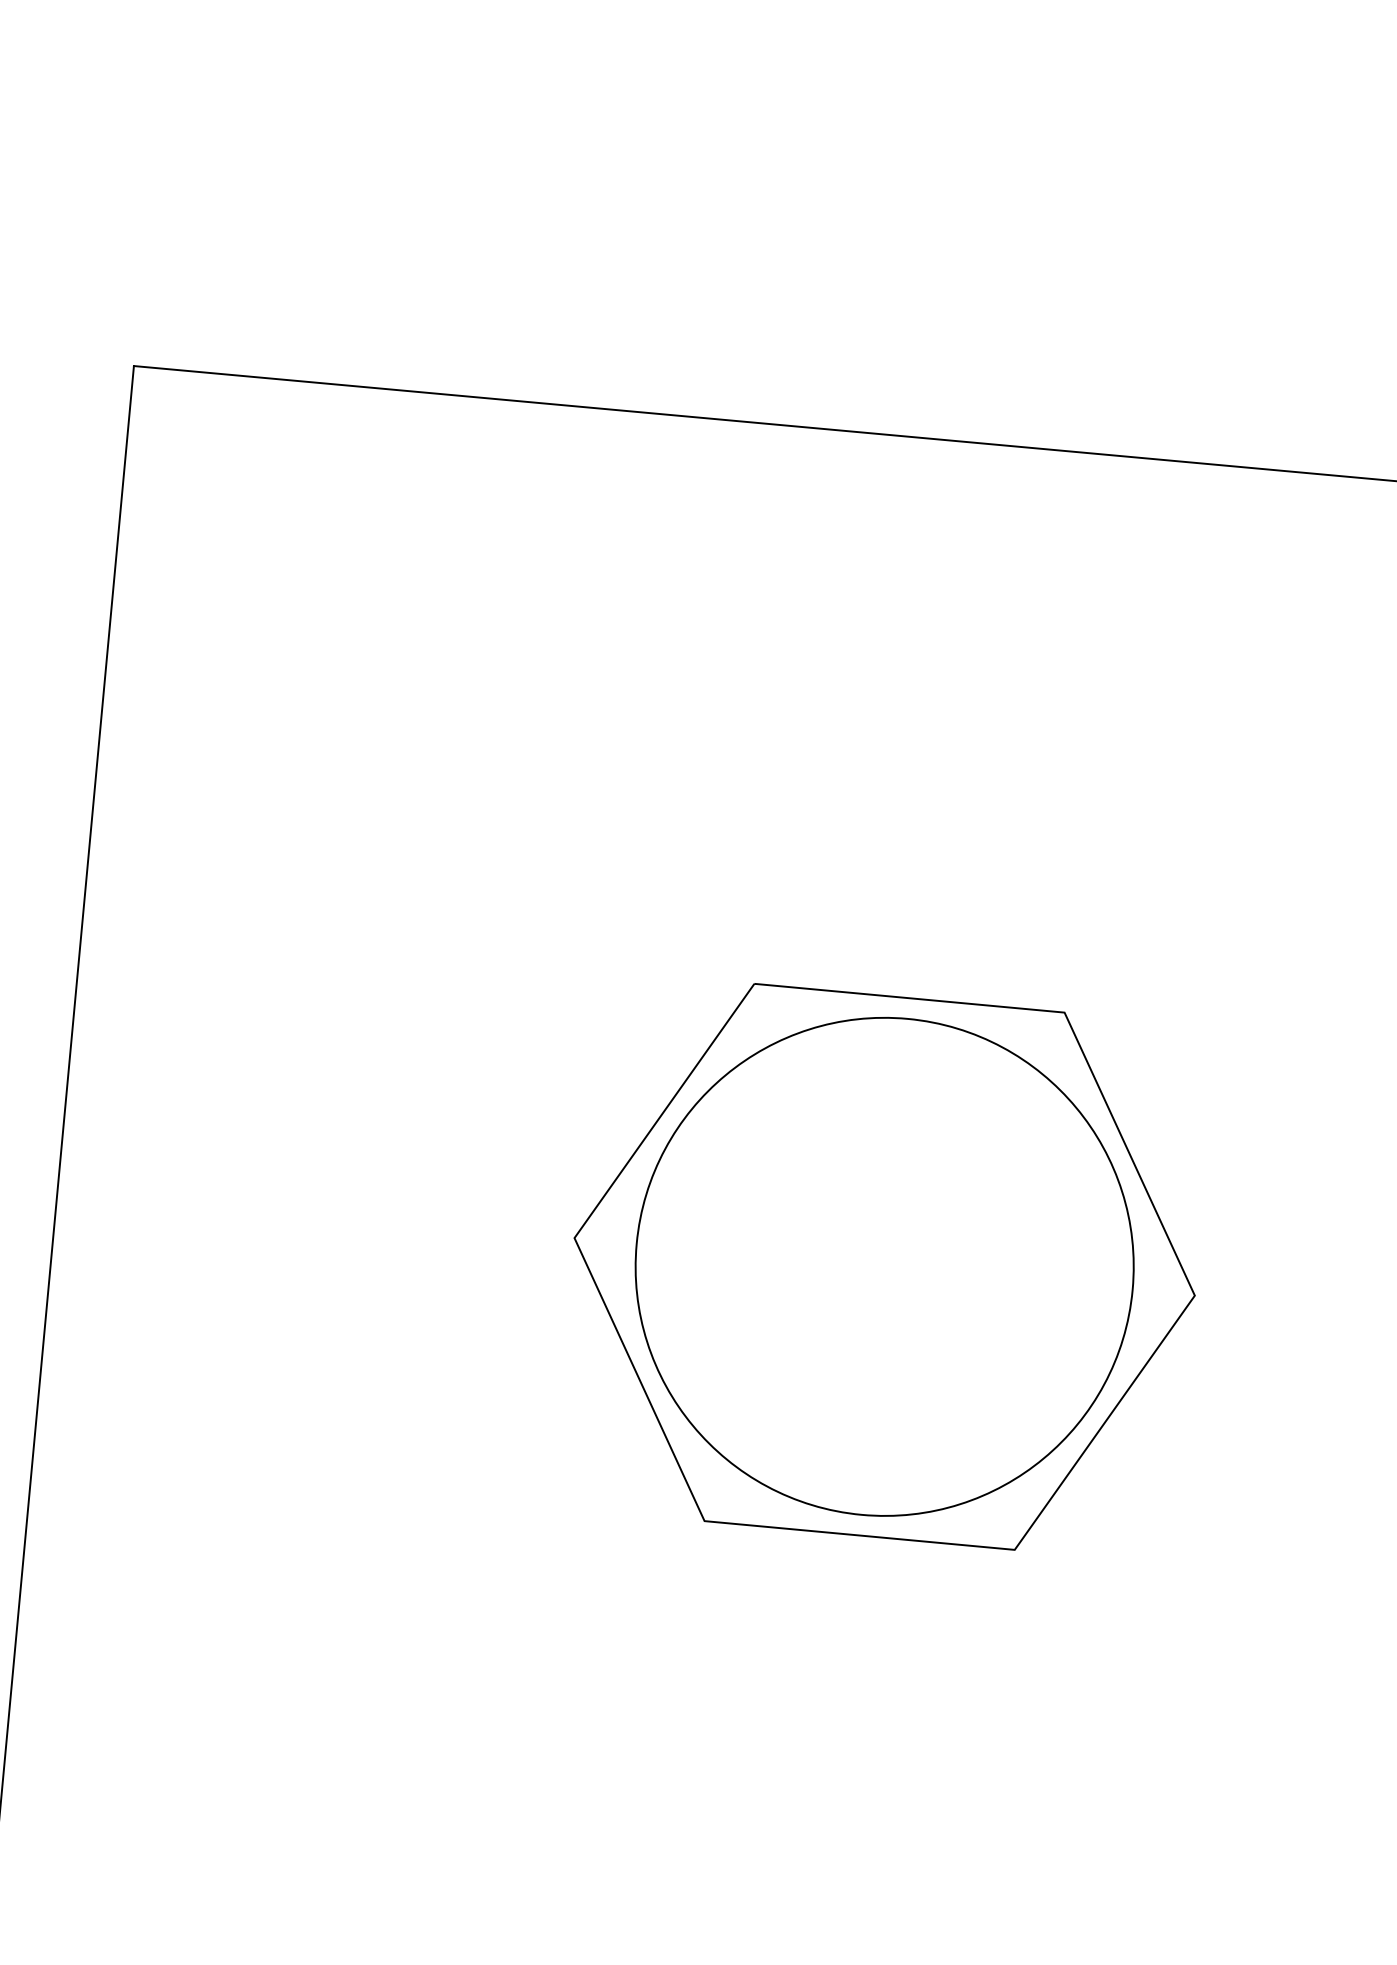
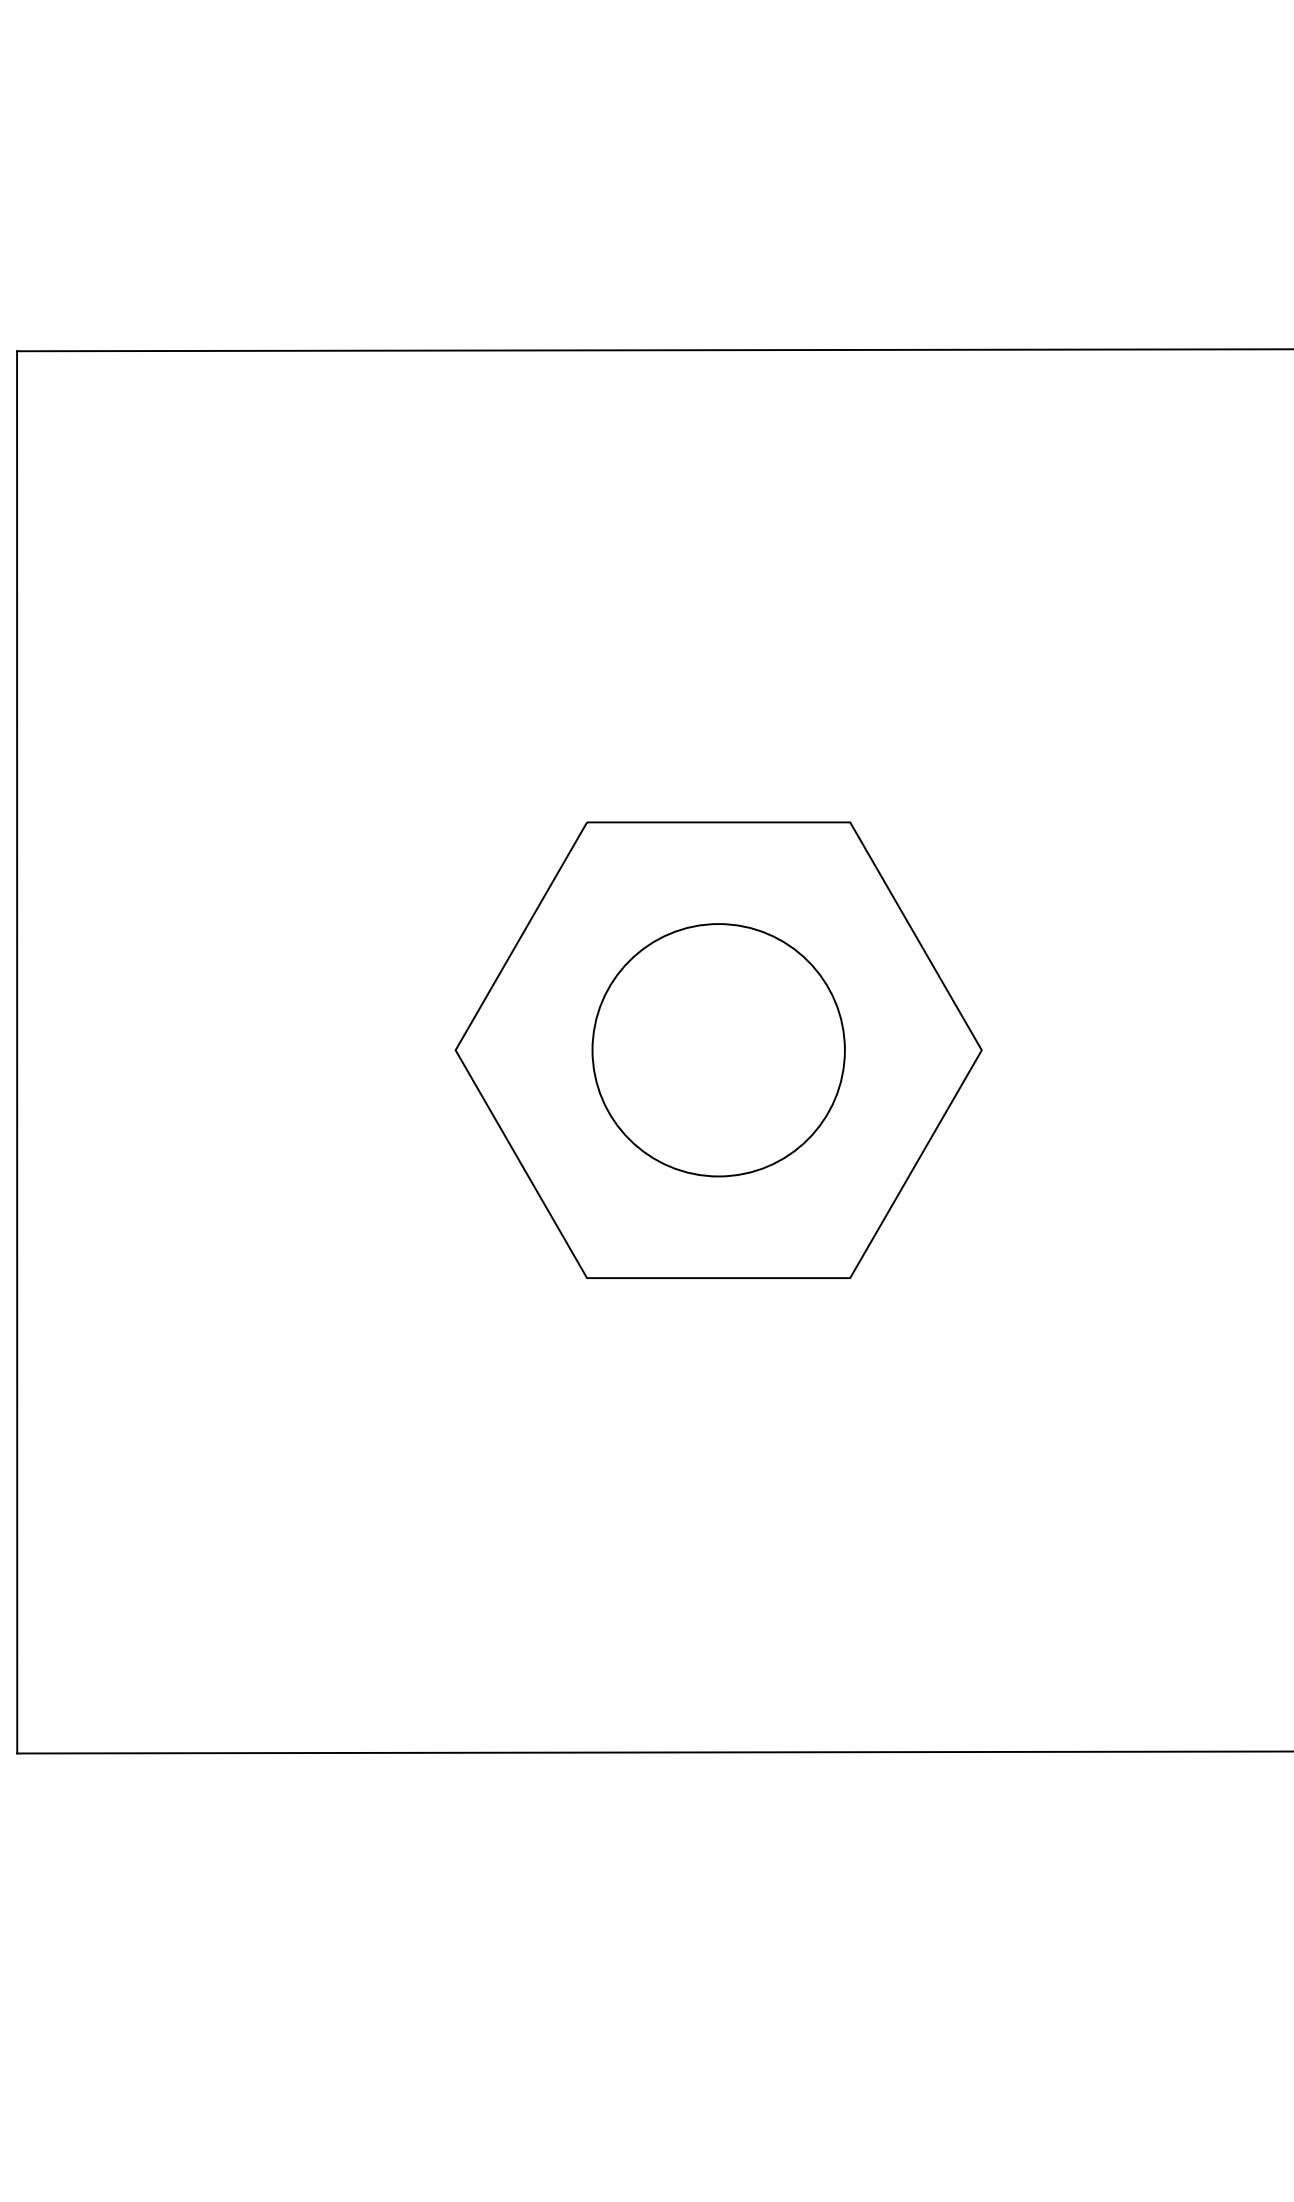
circle: (884, 1265) -> (718, 1049), size x0.6

